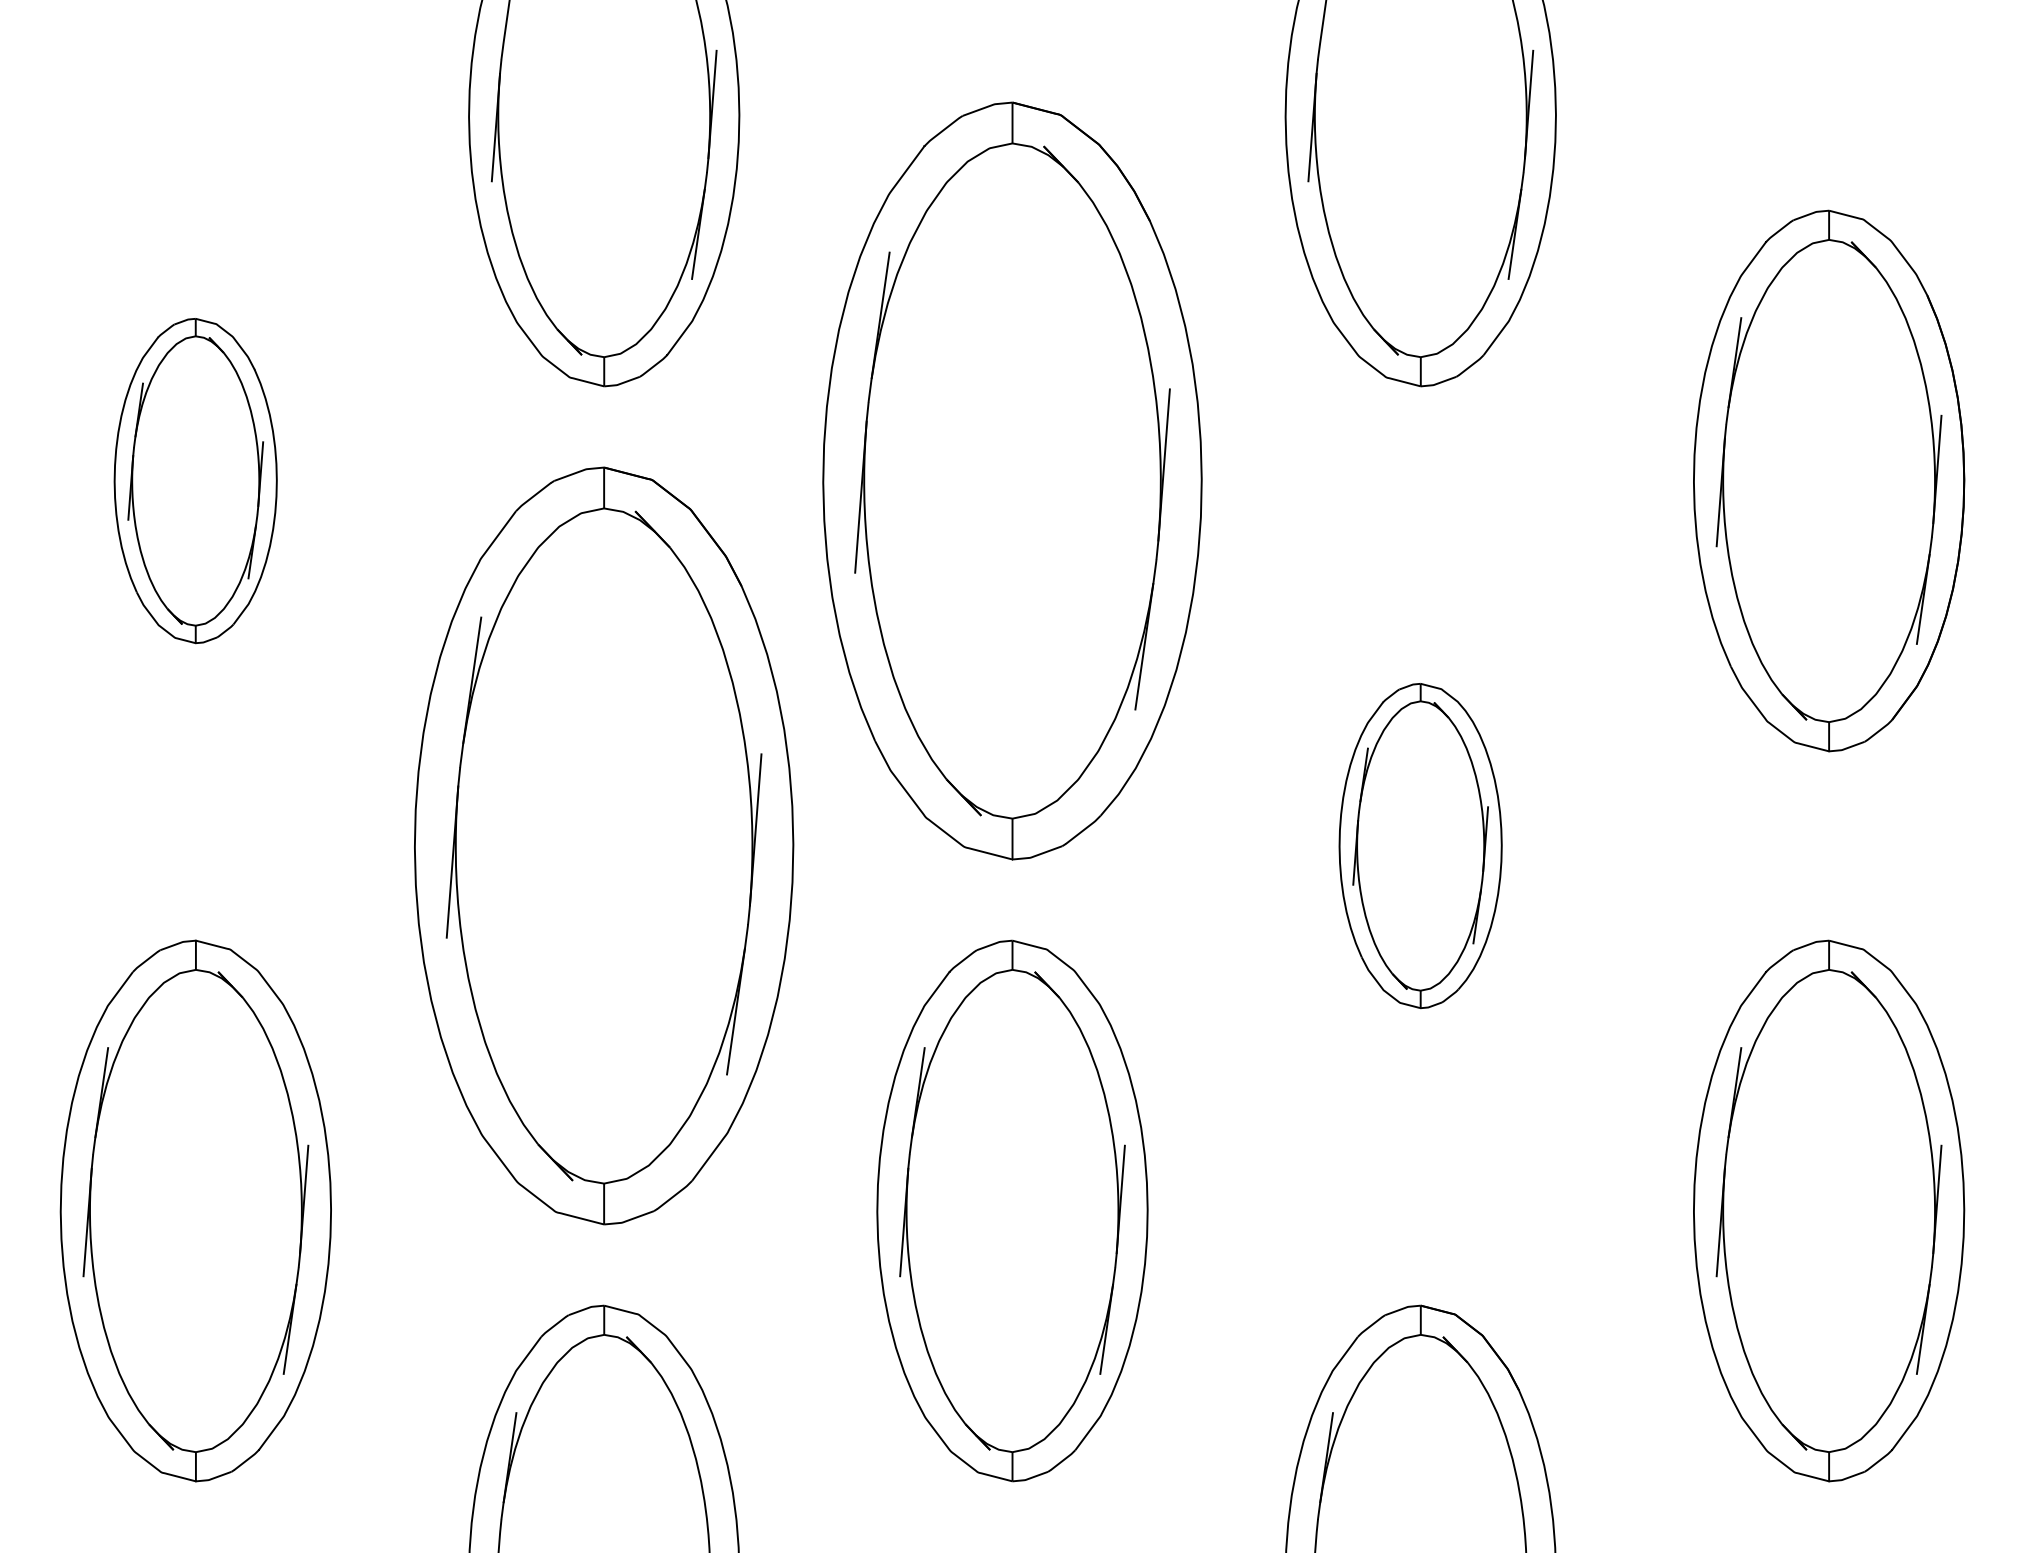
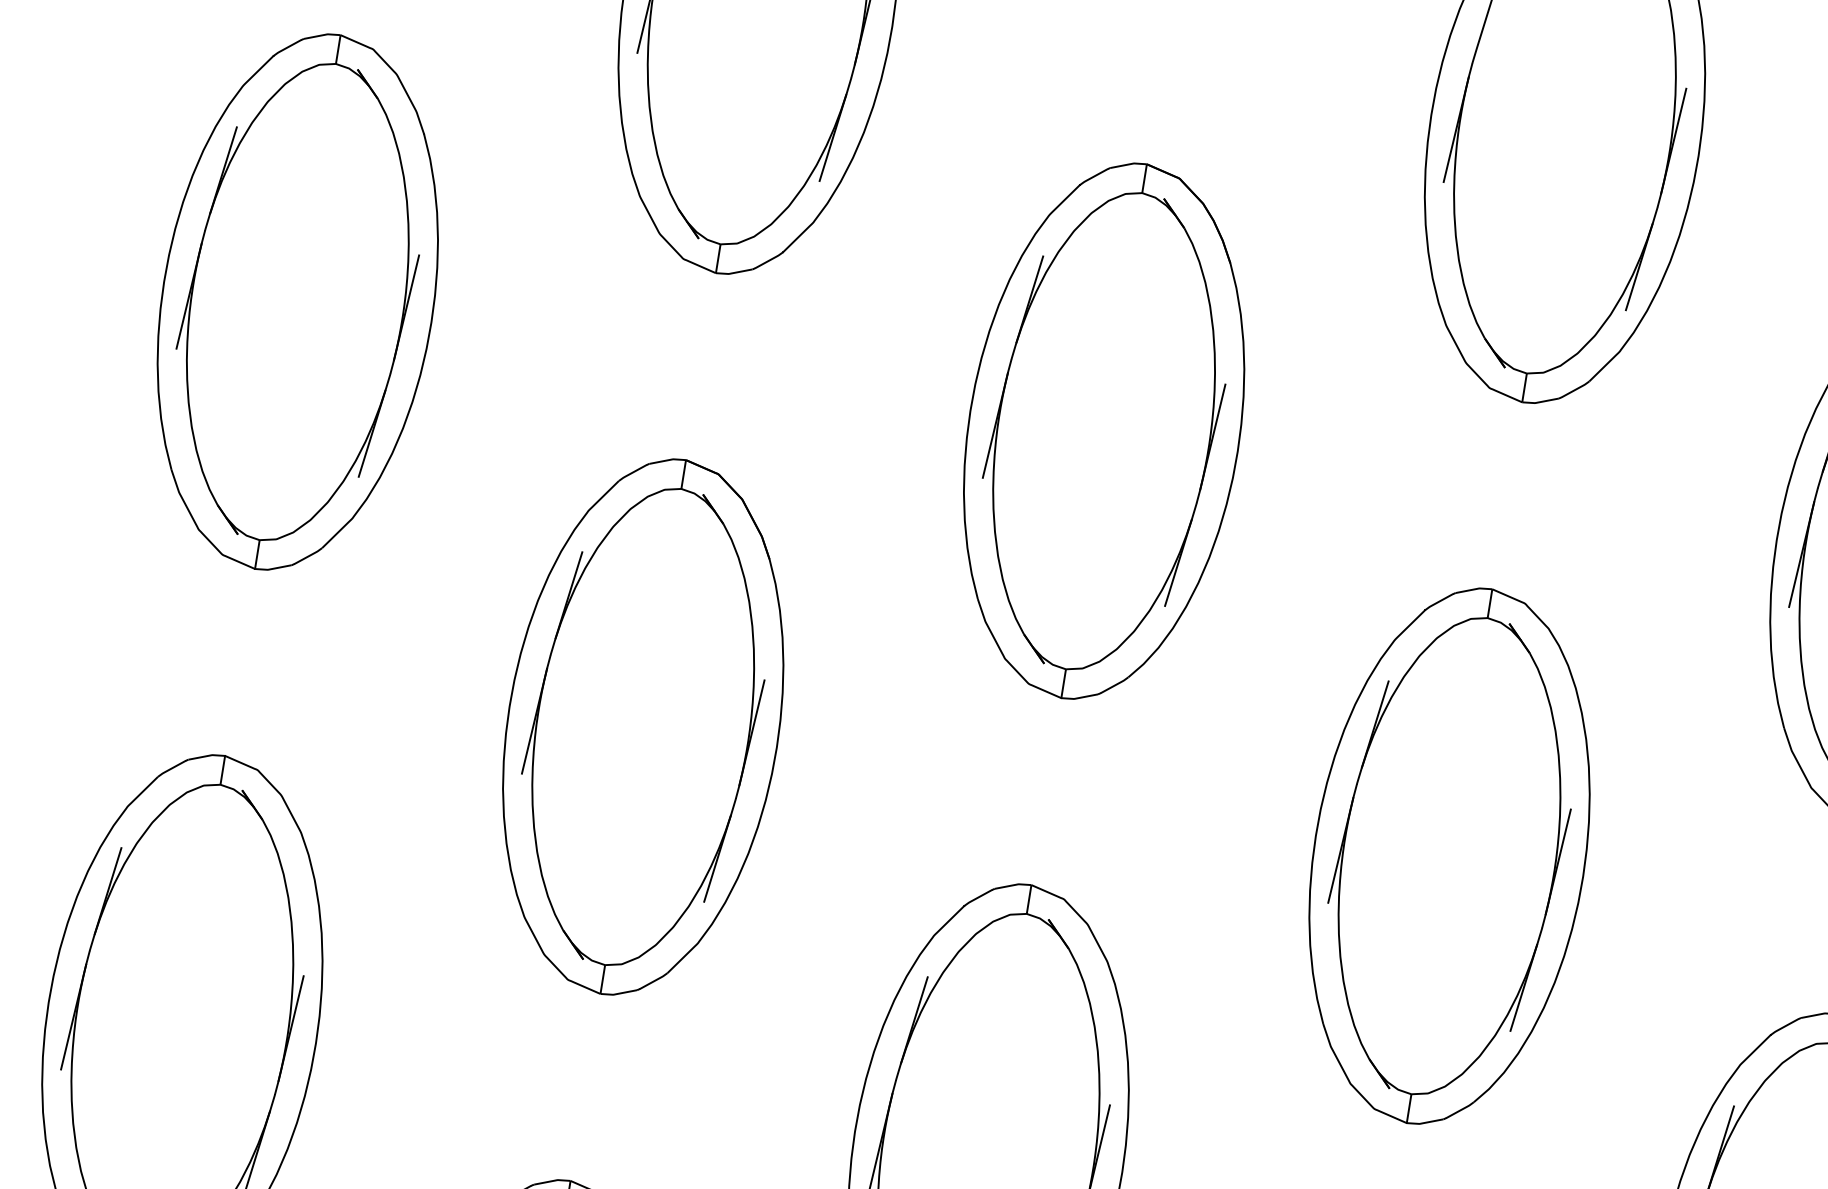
part: (195, 480) -> (297, 301), size x1.67
part: (1012, 480) -> (1104, 430), size x0.71
part: (604, 845) -> (643, 726), size x0.71
part: (1420, 845) -> (1449, 855), size x1.67

